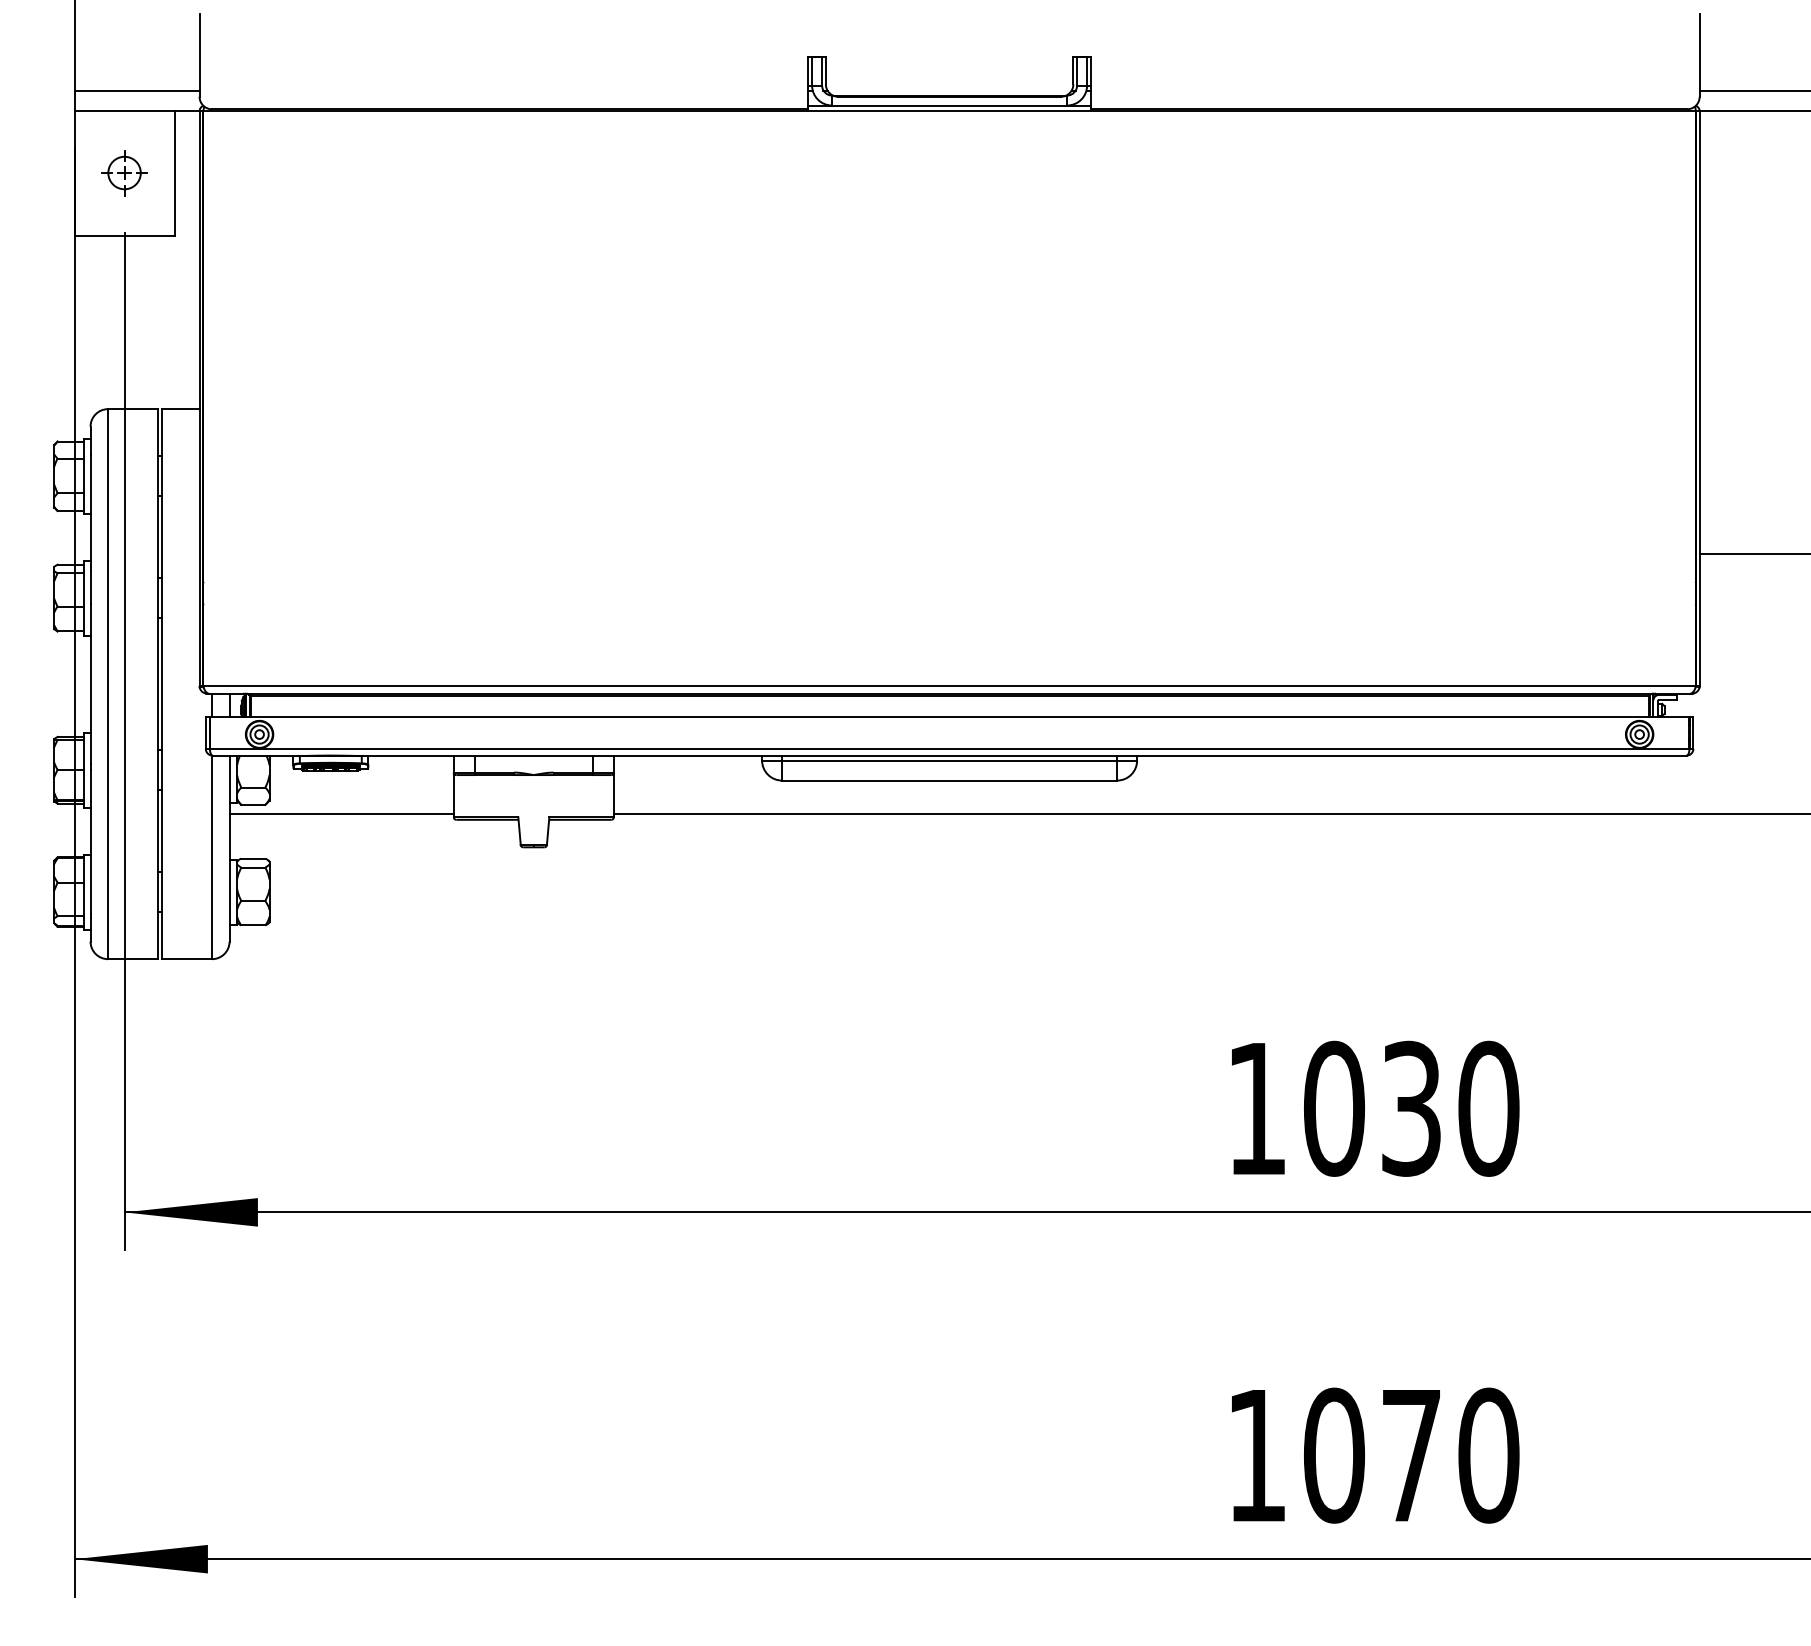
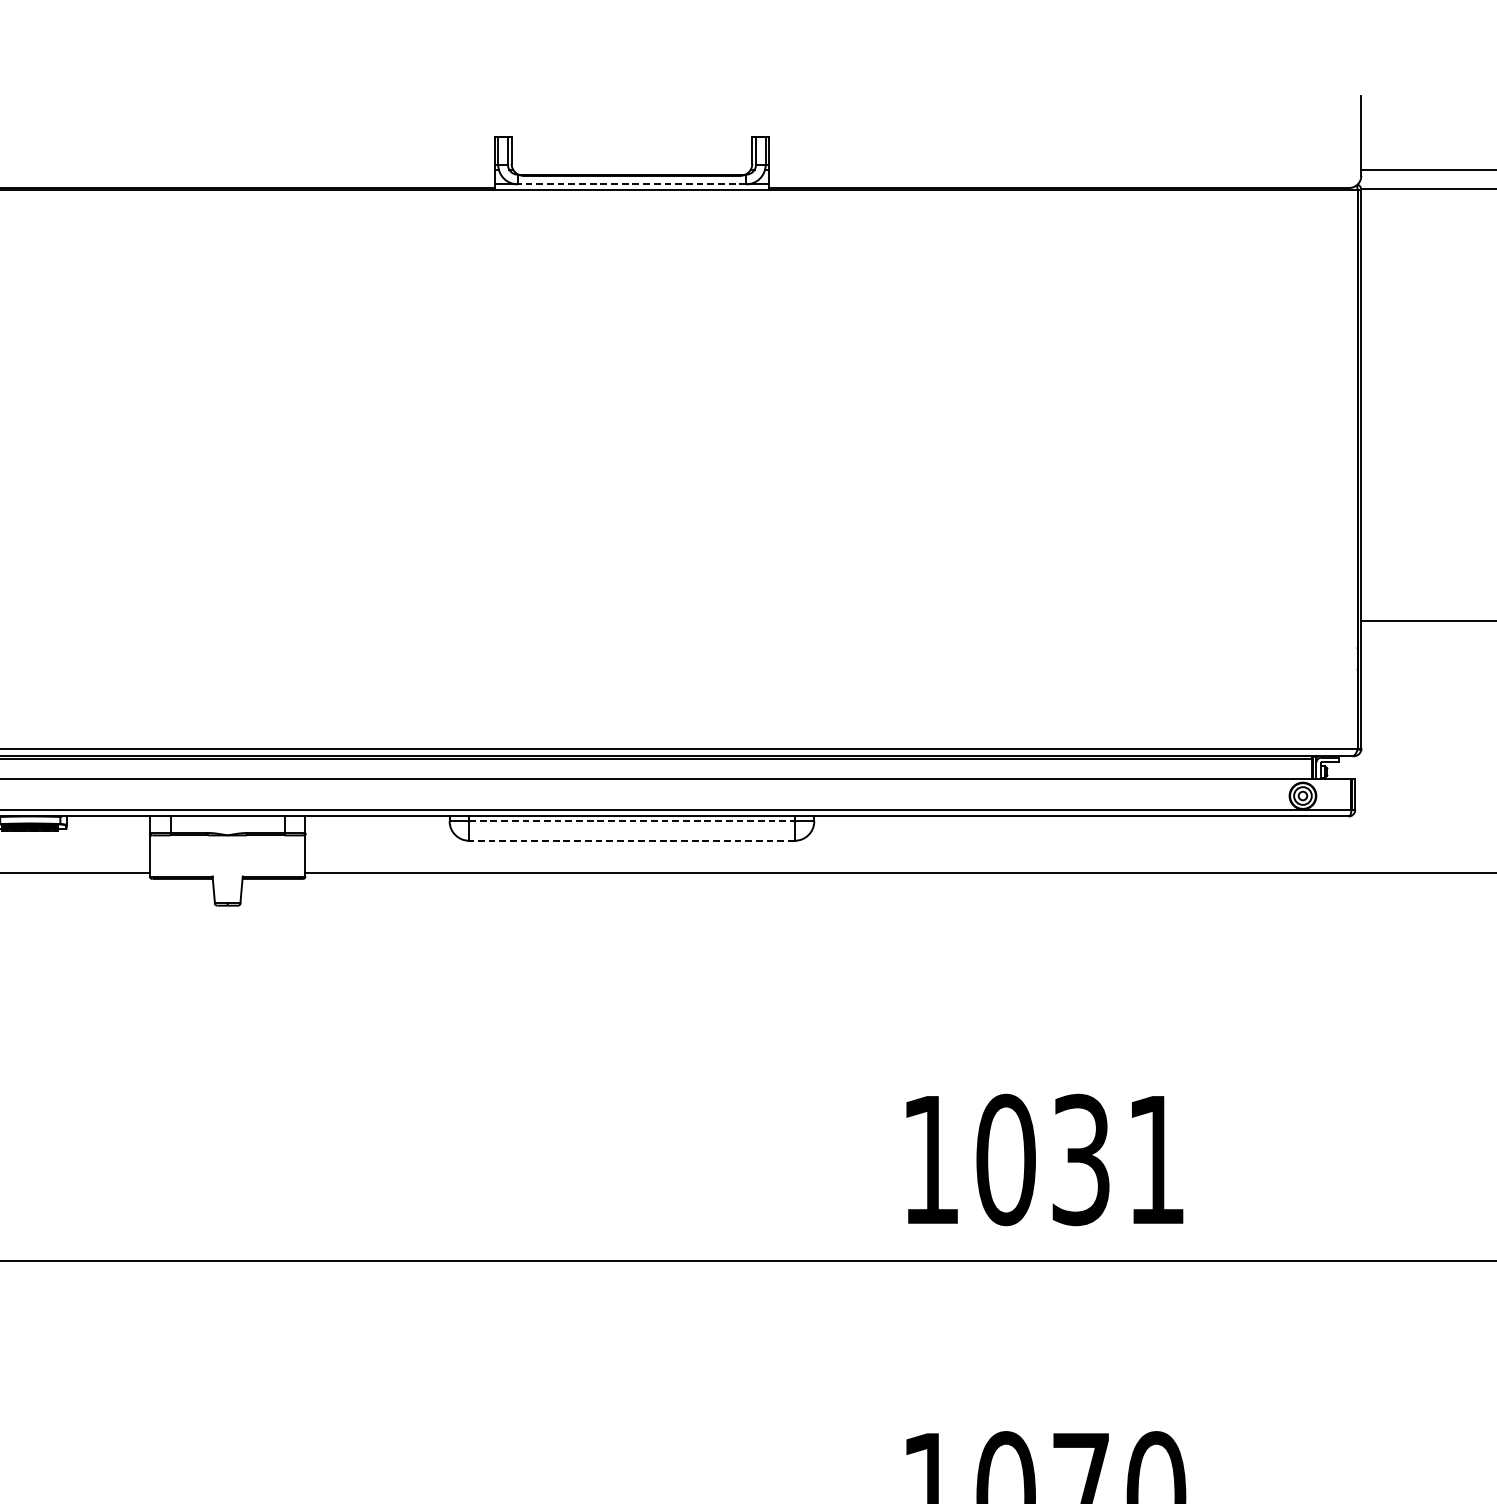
line: (949, 105) -> (631, 184), solid -> dashed
line: (949, 760) -> (631, 821), solid -> dashed
line: (949, 780) -> (631, 840), solid -> dashed
text: (1488, 1108) -> (1155, 1159), 1030 -> 1031

